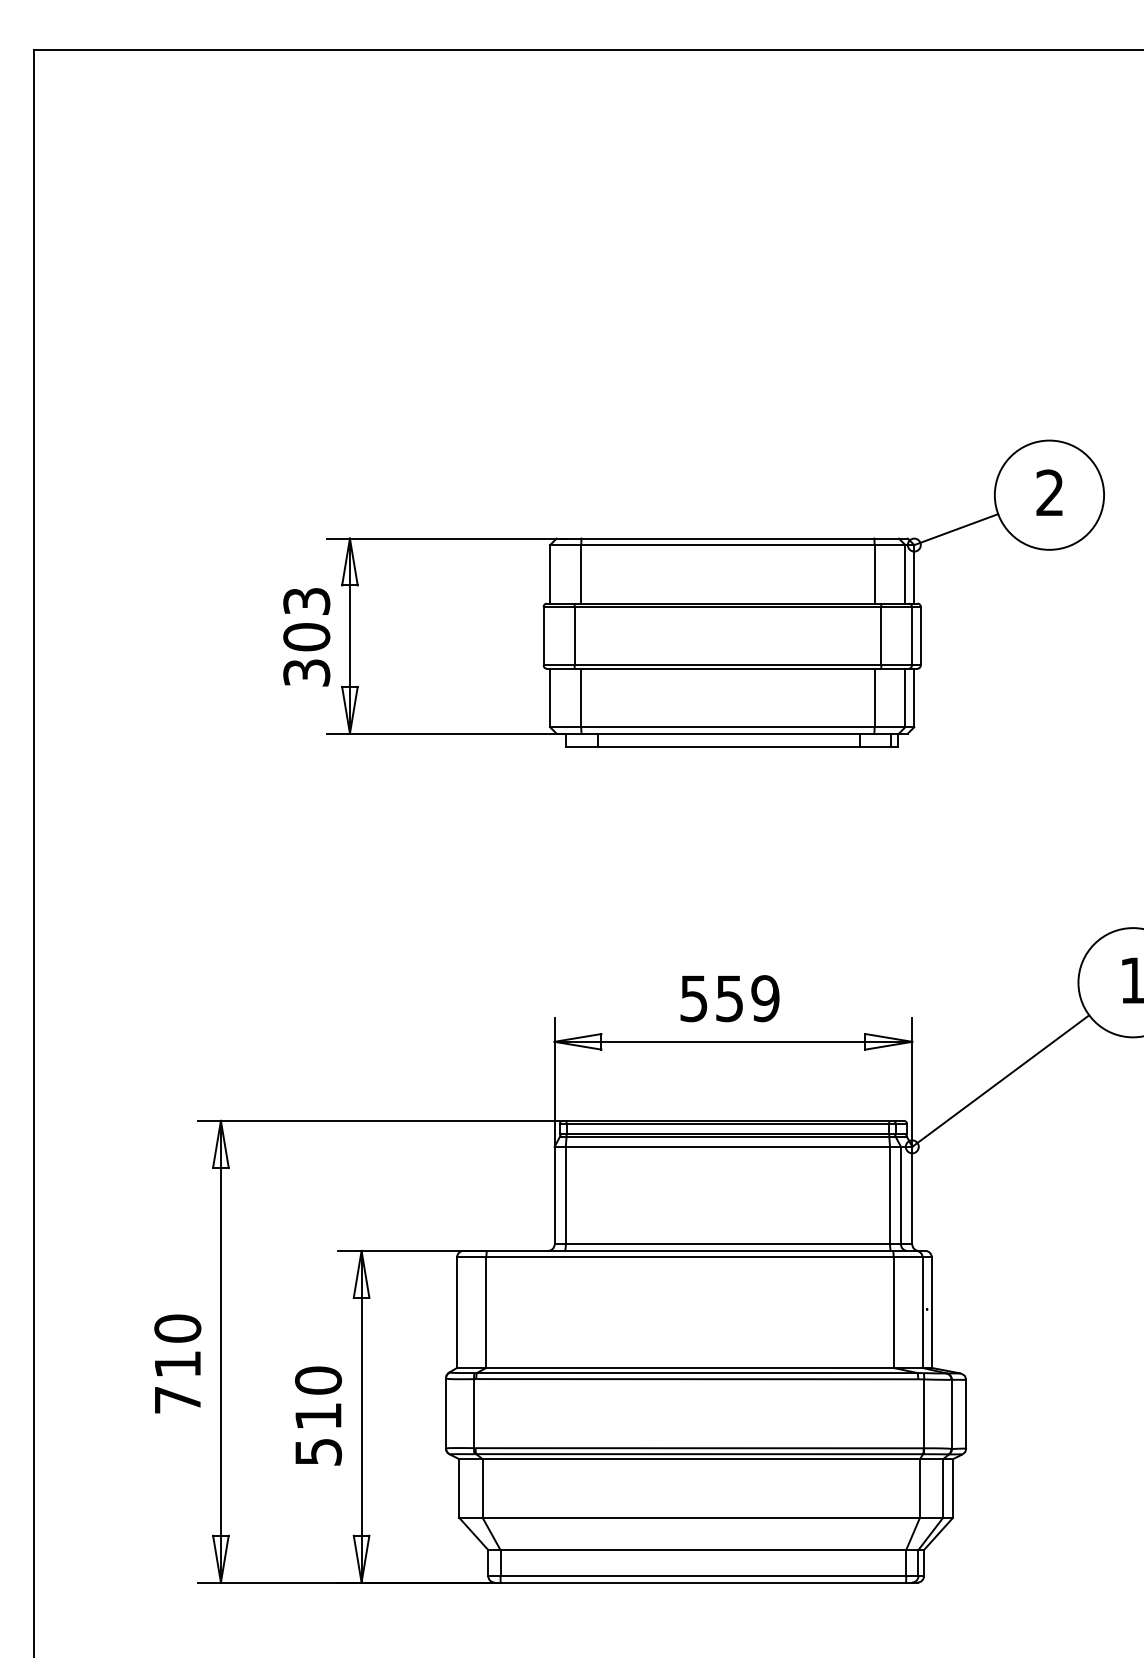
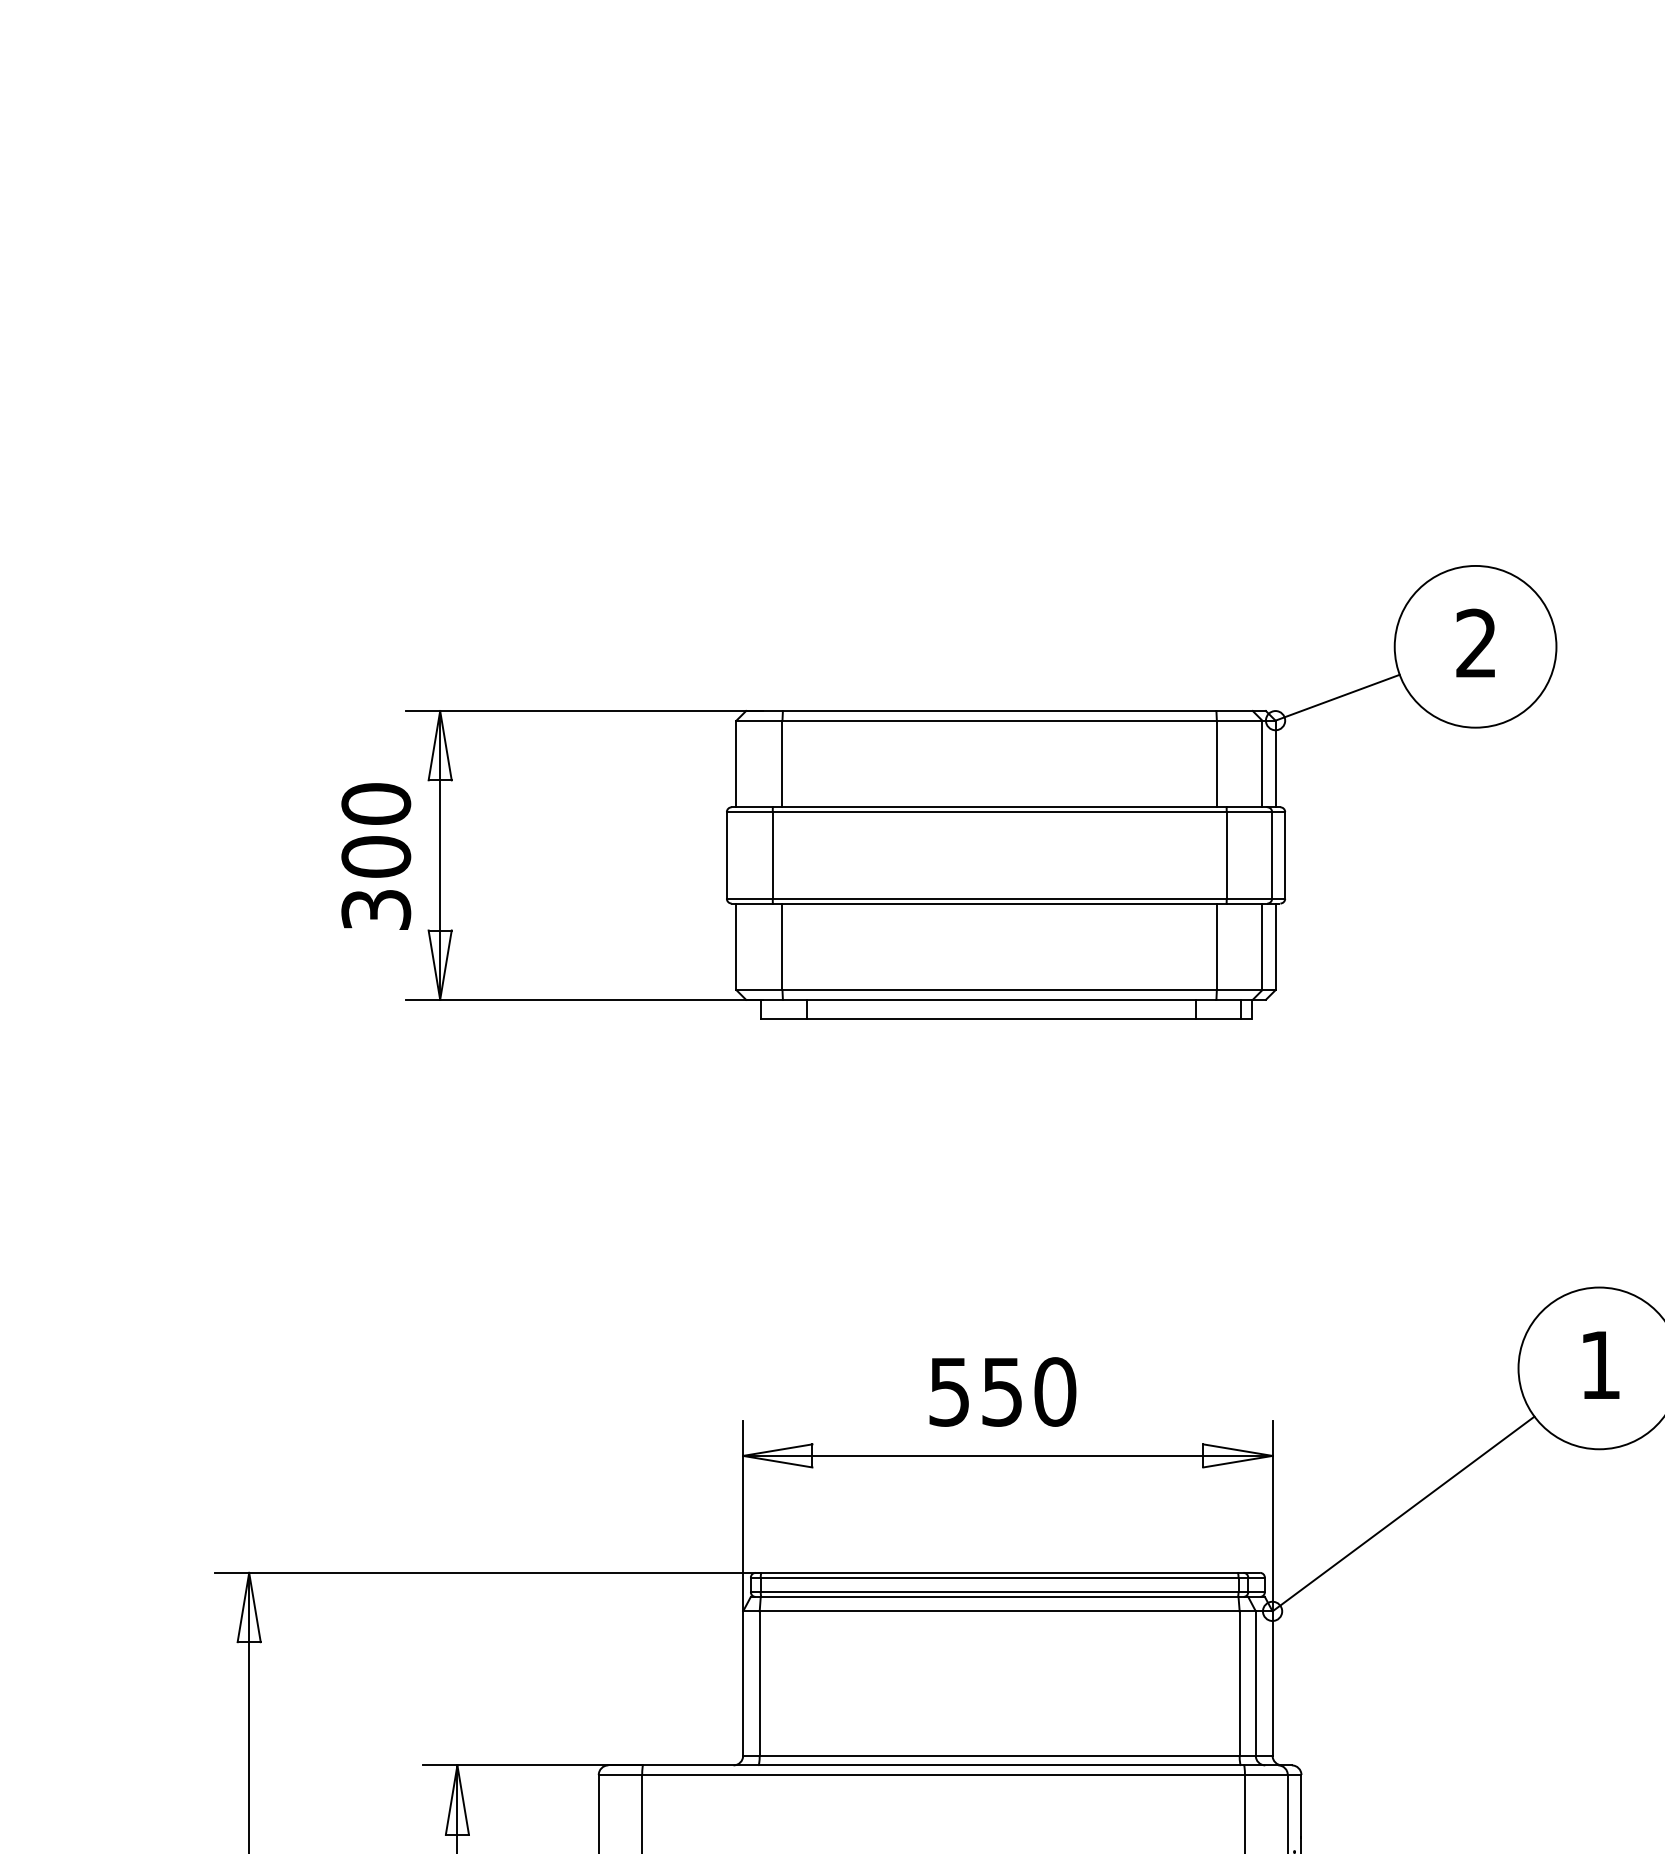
text: (306, 601) -> (375, 804), 303 -> 300
text: (765, 998) -> (1055, 1391), 559 -> 550

